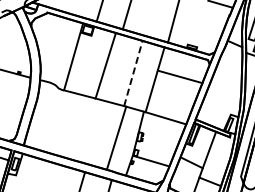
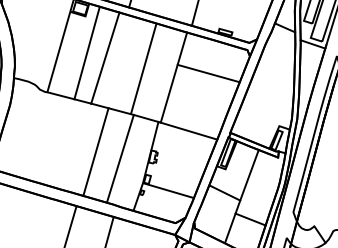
line: (92, 61) -> (86, 52), added
line: (133, 72) -> (143, 67), dashed -> solid
line: (98, 132) -> (95, 150), added

